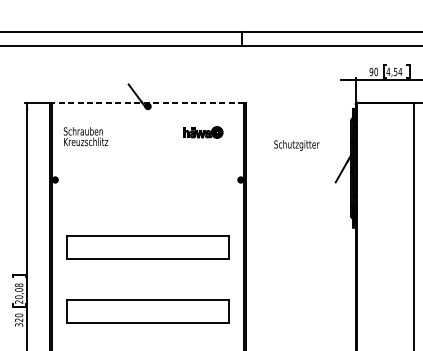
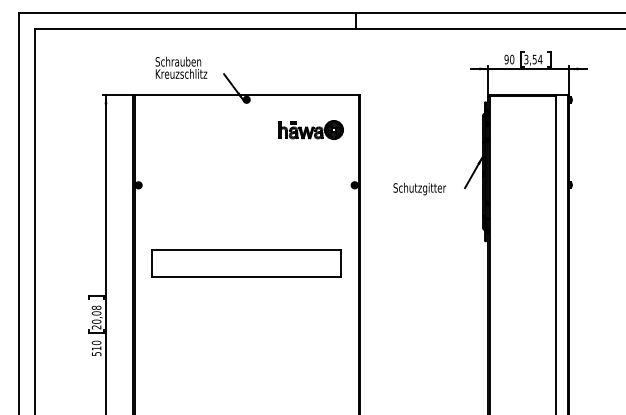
text: (388, 71) -> (526, 59), 4,54 -> 3,54
line: (147, 102) -> (246, 95), dashed -> solid
part: (202, 132) -> (310, 129), size x1.43
text: (86, 136) -> (181, 67), moved
text: (296, 145) -> (419, 189), moved
part: (147, 311) -> (246, 338), removed
text: (19, 321) -> (96, 350), 320 -> 510

